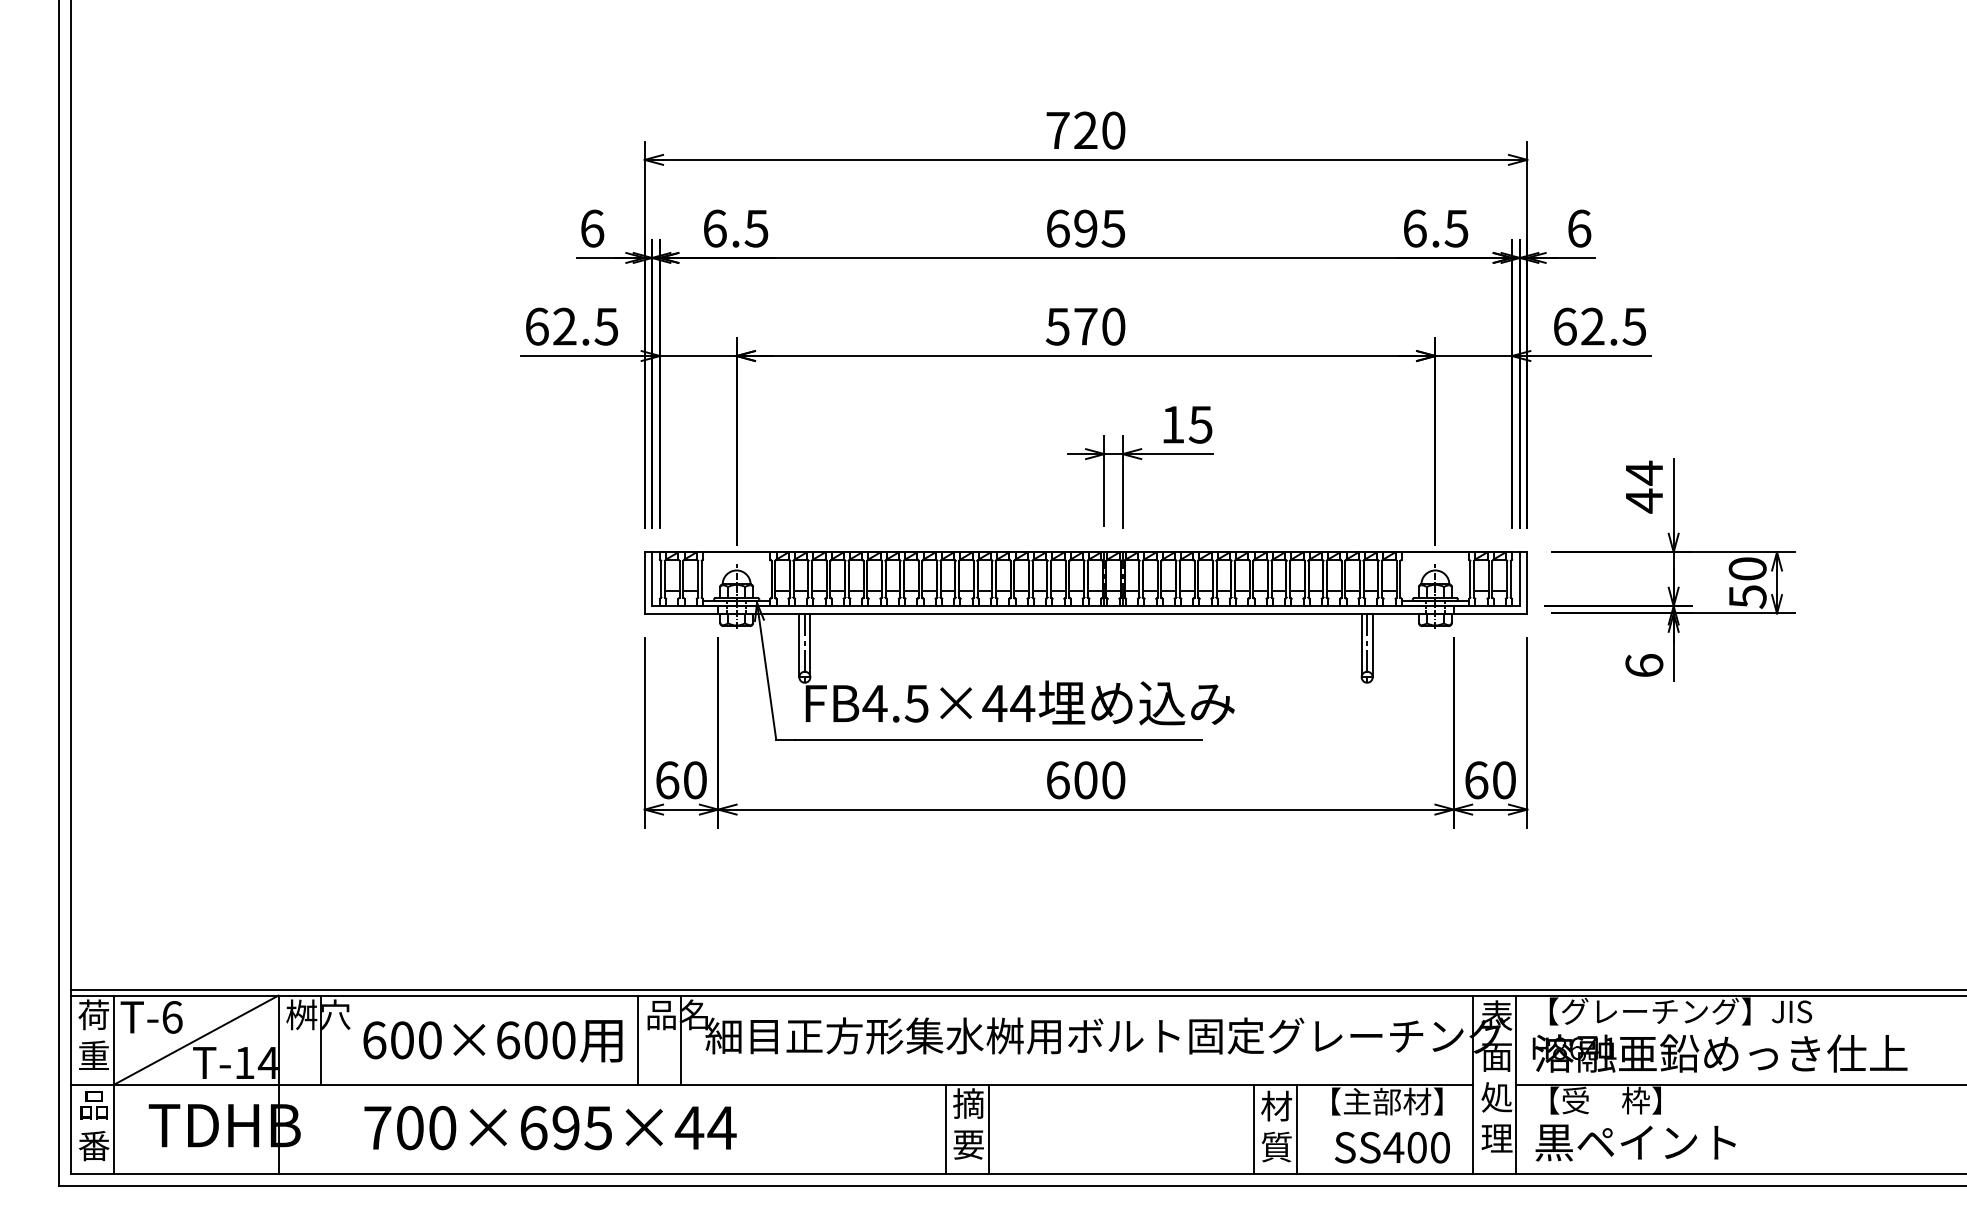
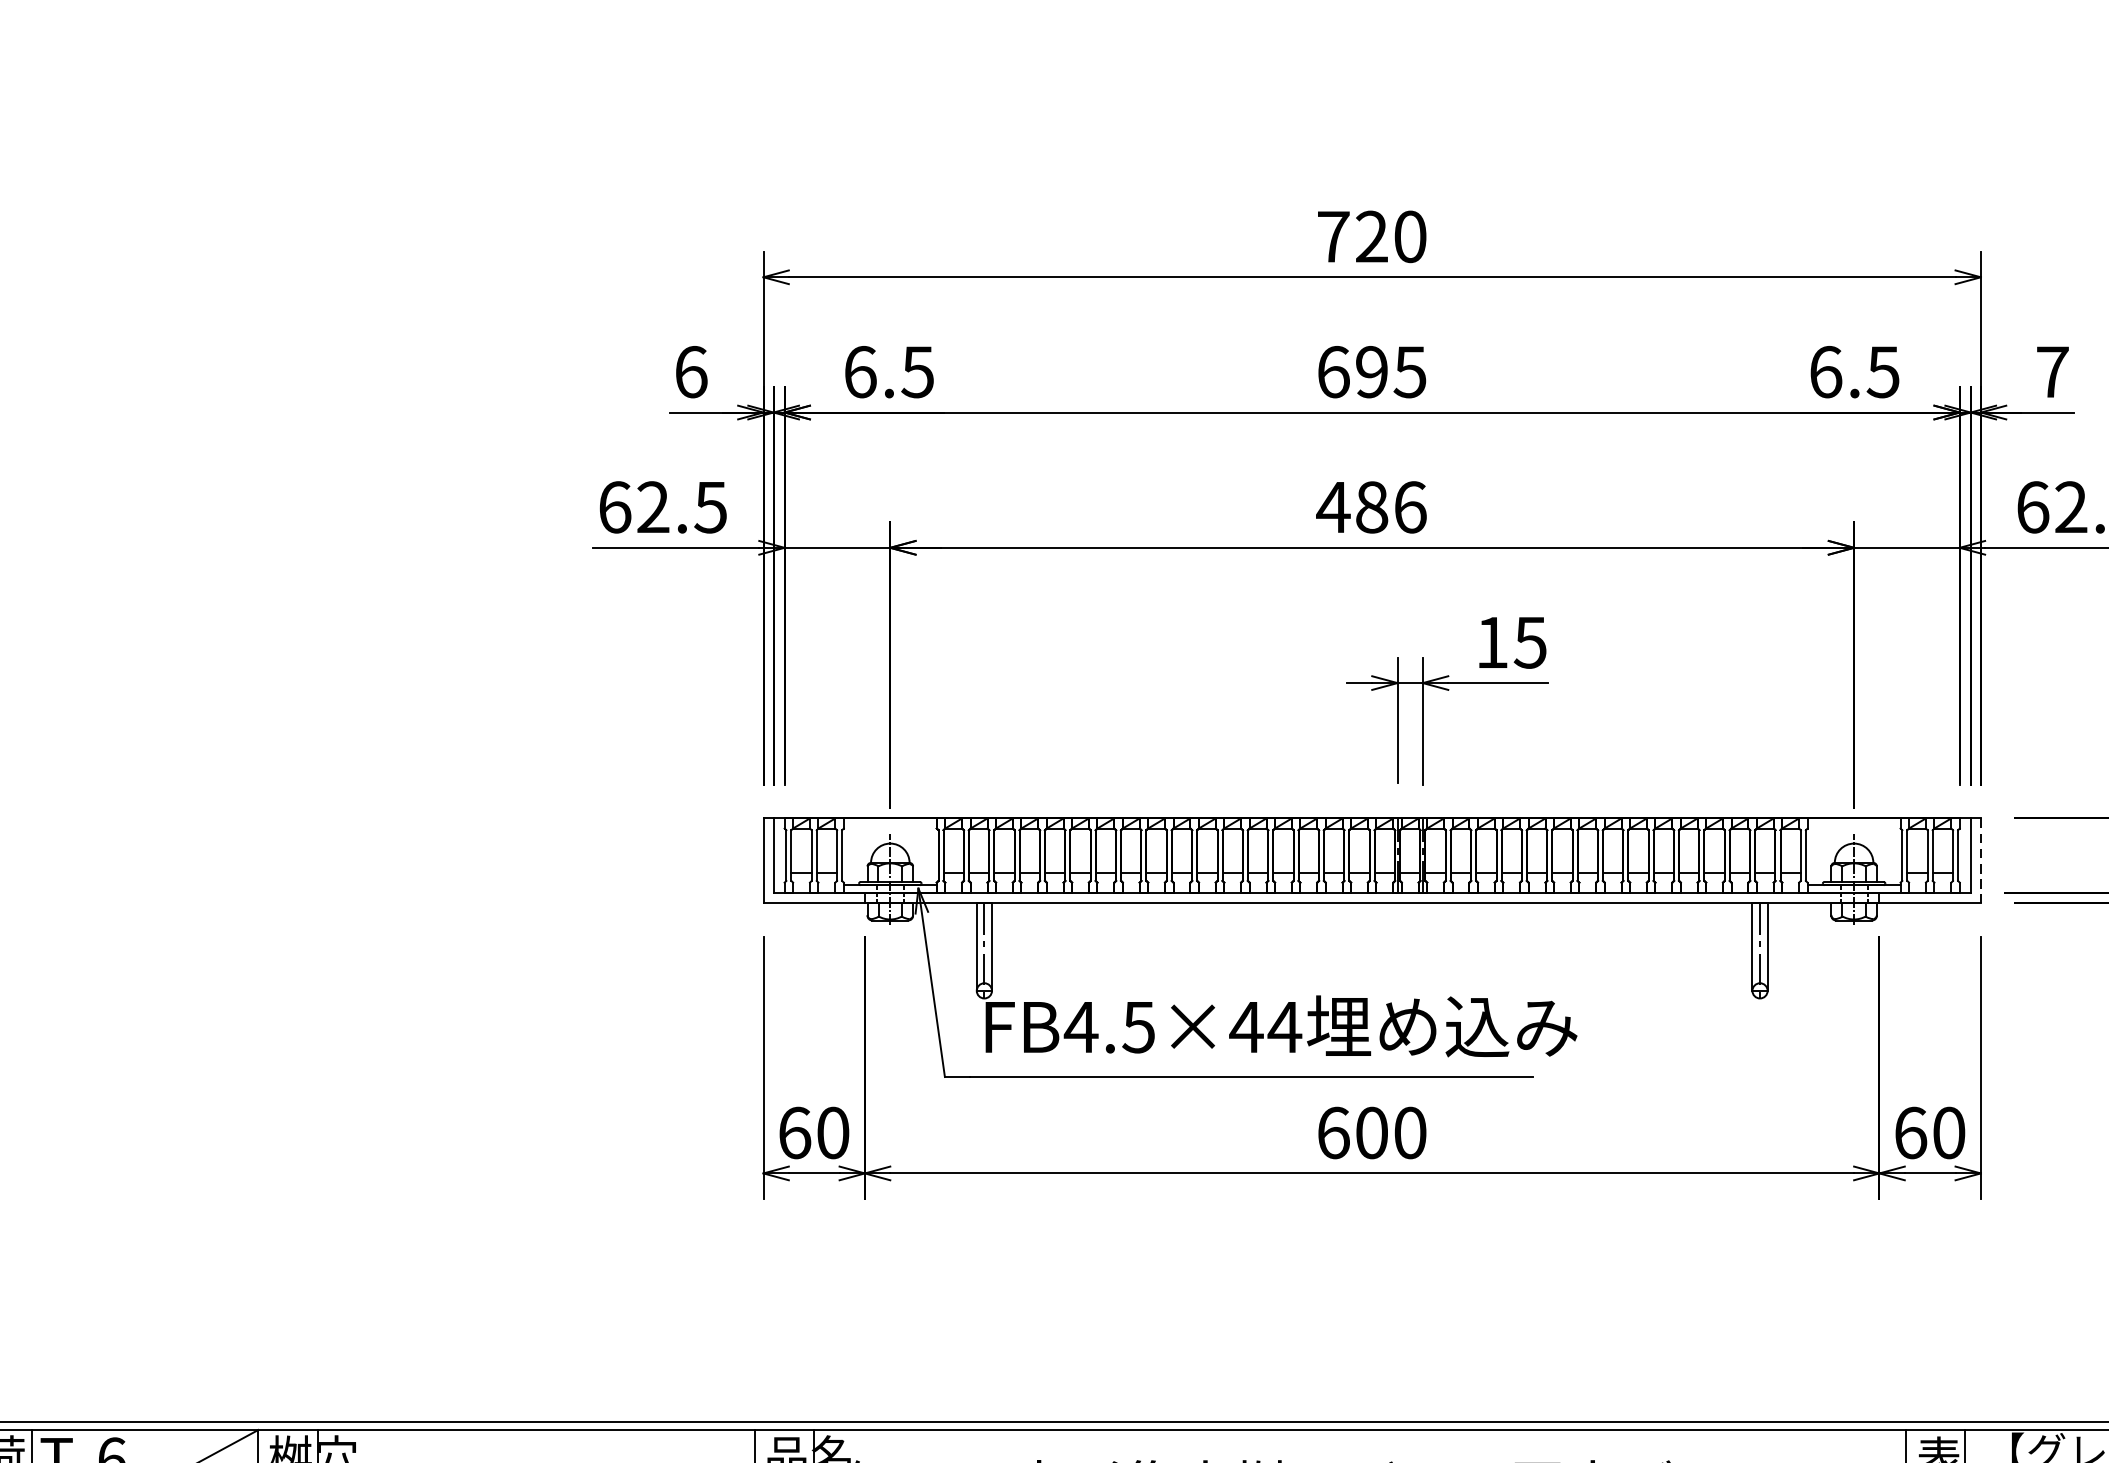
text: (1579, 228) -> (2052, 371), 6 -> 7
text: (1085, 326) -> (1371, 507), 570 -> 486
line: (1527, 582) -> (1981, 860), solid -> dashed

